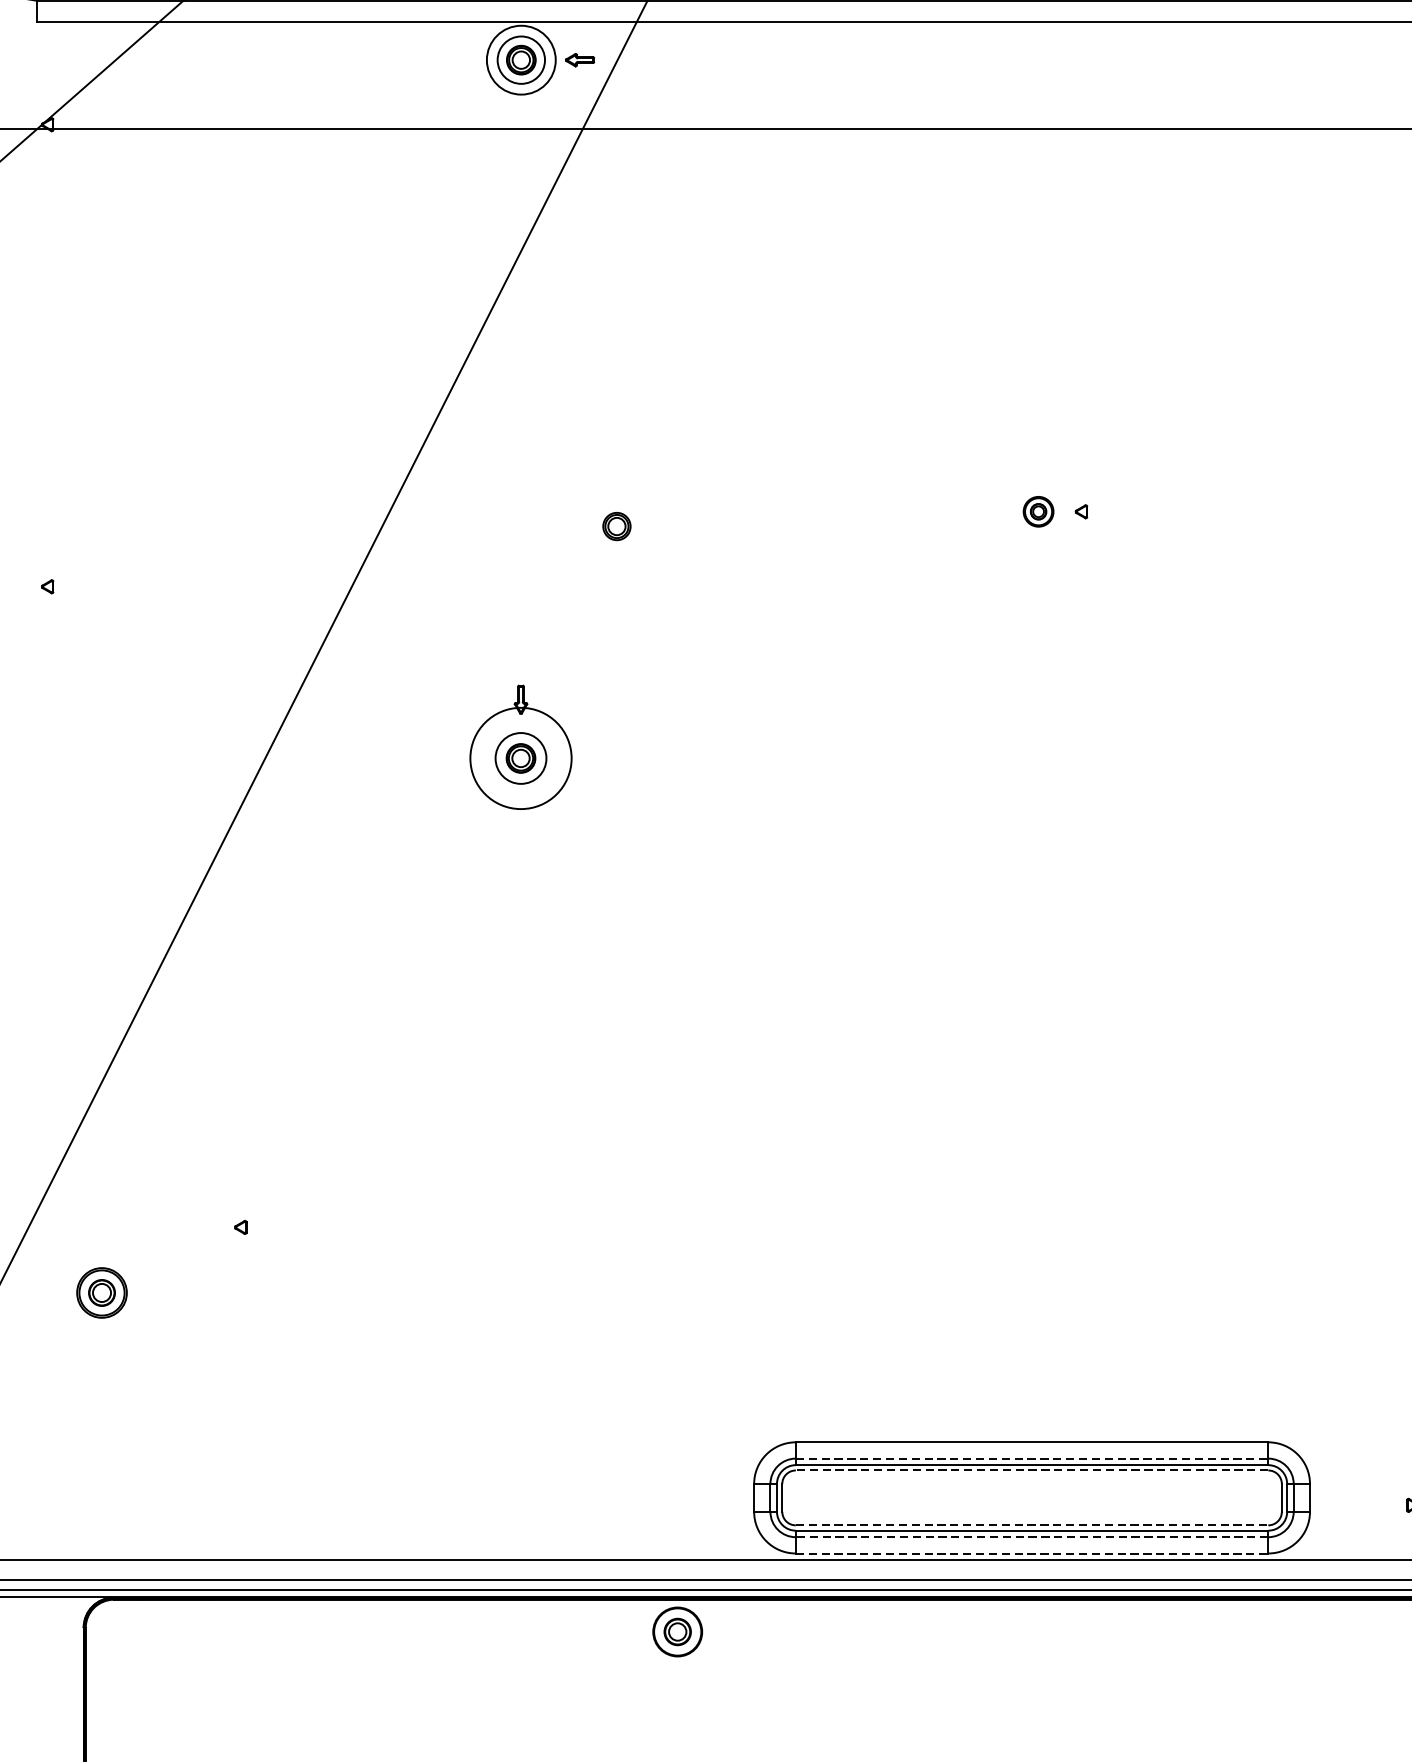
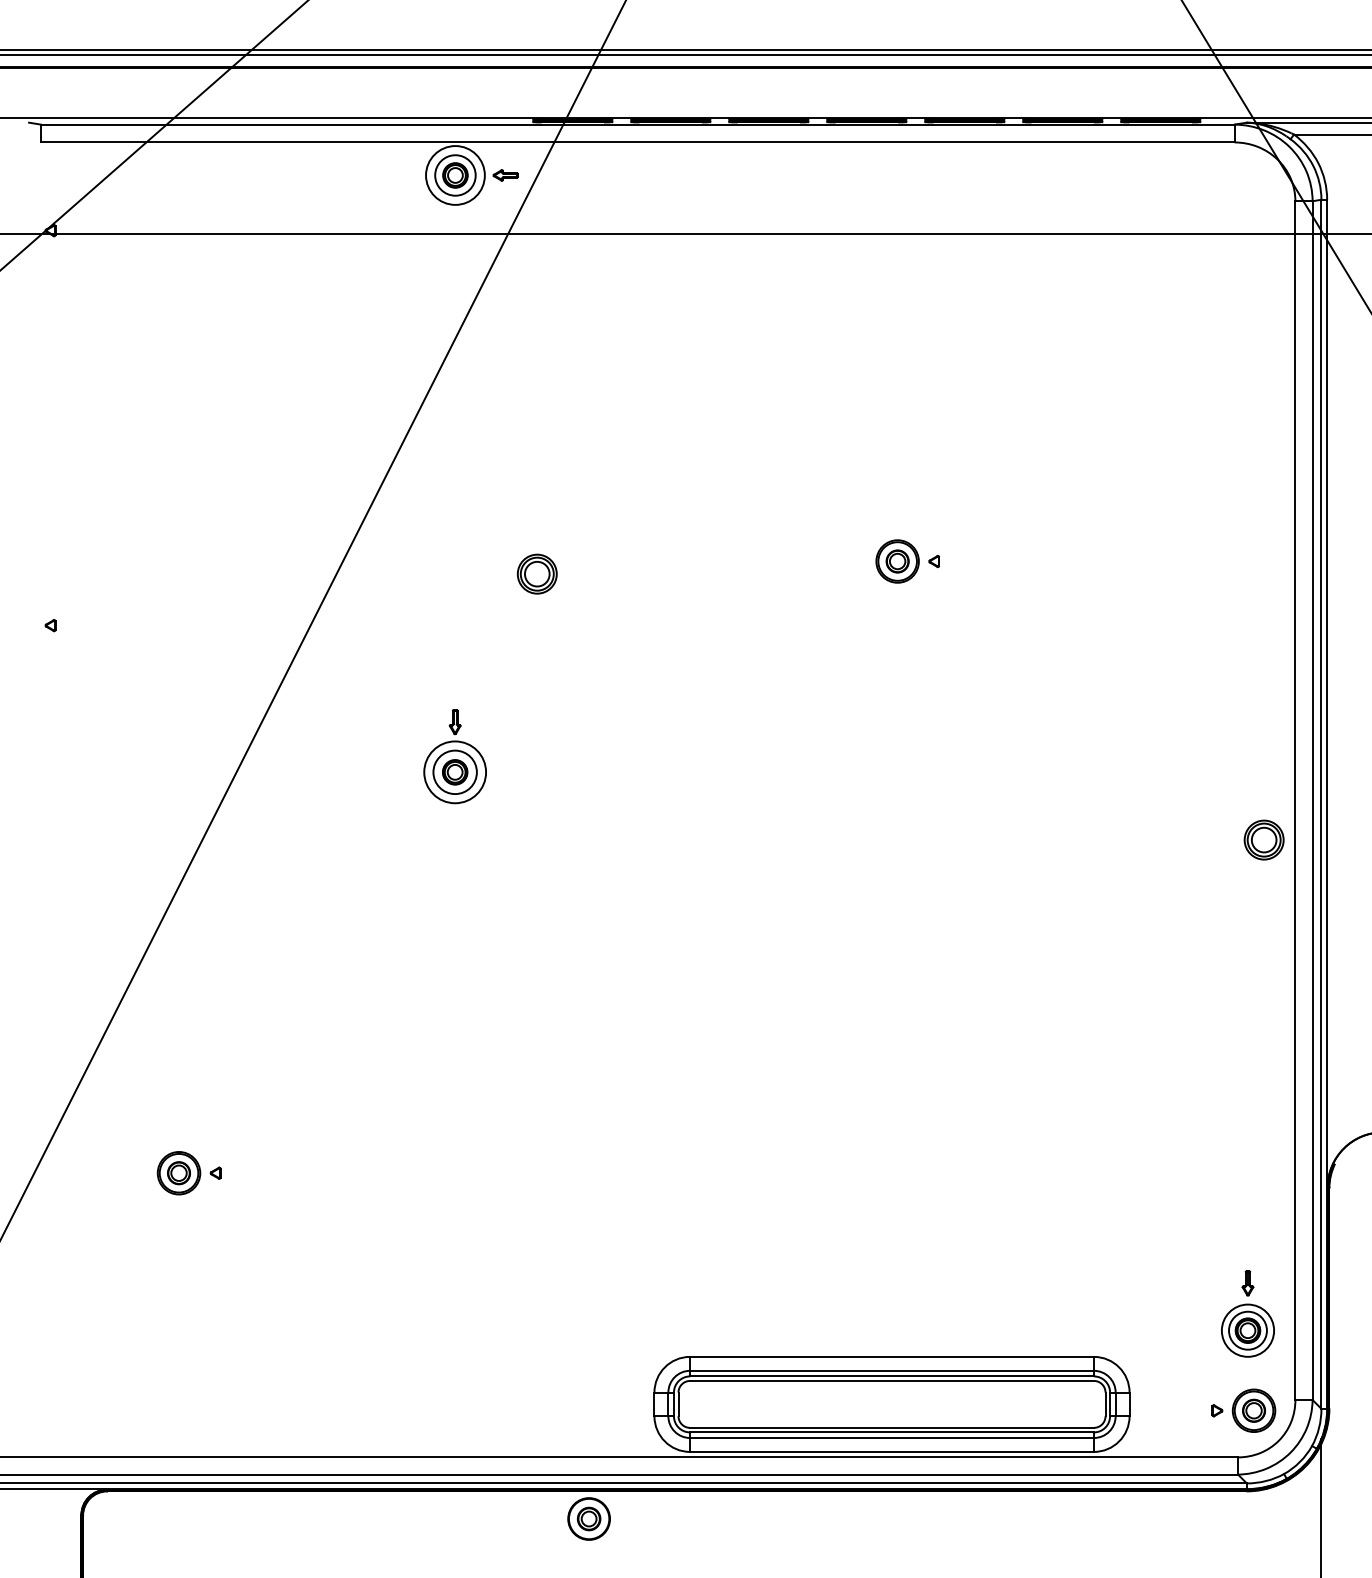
part: (1038, 511) -> (897, 561), size x1.67
part: (616, 525) -> (536, 573), size x1.67
circle: (521, 758) -> (455, 772), size x0.71
part: (101, 1293) -> (178, 1173), moved
line: (1032, 1458) -> (892, 1370), dashed -> solid
line: (1032, 1469) -> (892, 1380), dashed -> solid
line: (1032, 1524) -> (892, 1427), dashed -> solid
line: (1032, 1537) -> (892, 1438), dashed -> solid
line: (1032, 1553) -> (892, 1451), dashed -> solid

